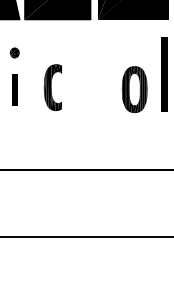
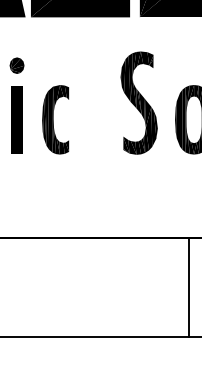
part: (97, 78) -> (139, 103), added
part: (52, 87) -> (54, 119), moved
part: (14, 89) -> (16, 119), size x1.43
line: (131, 203) -> (189, 287), added

